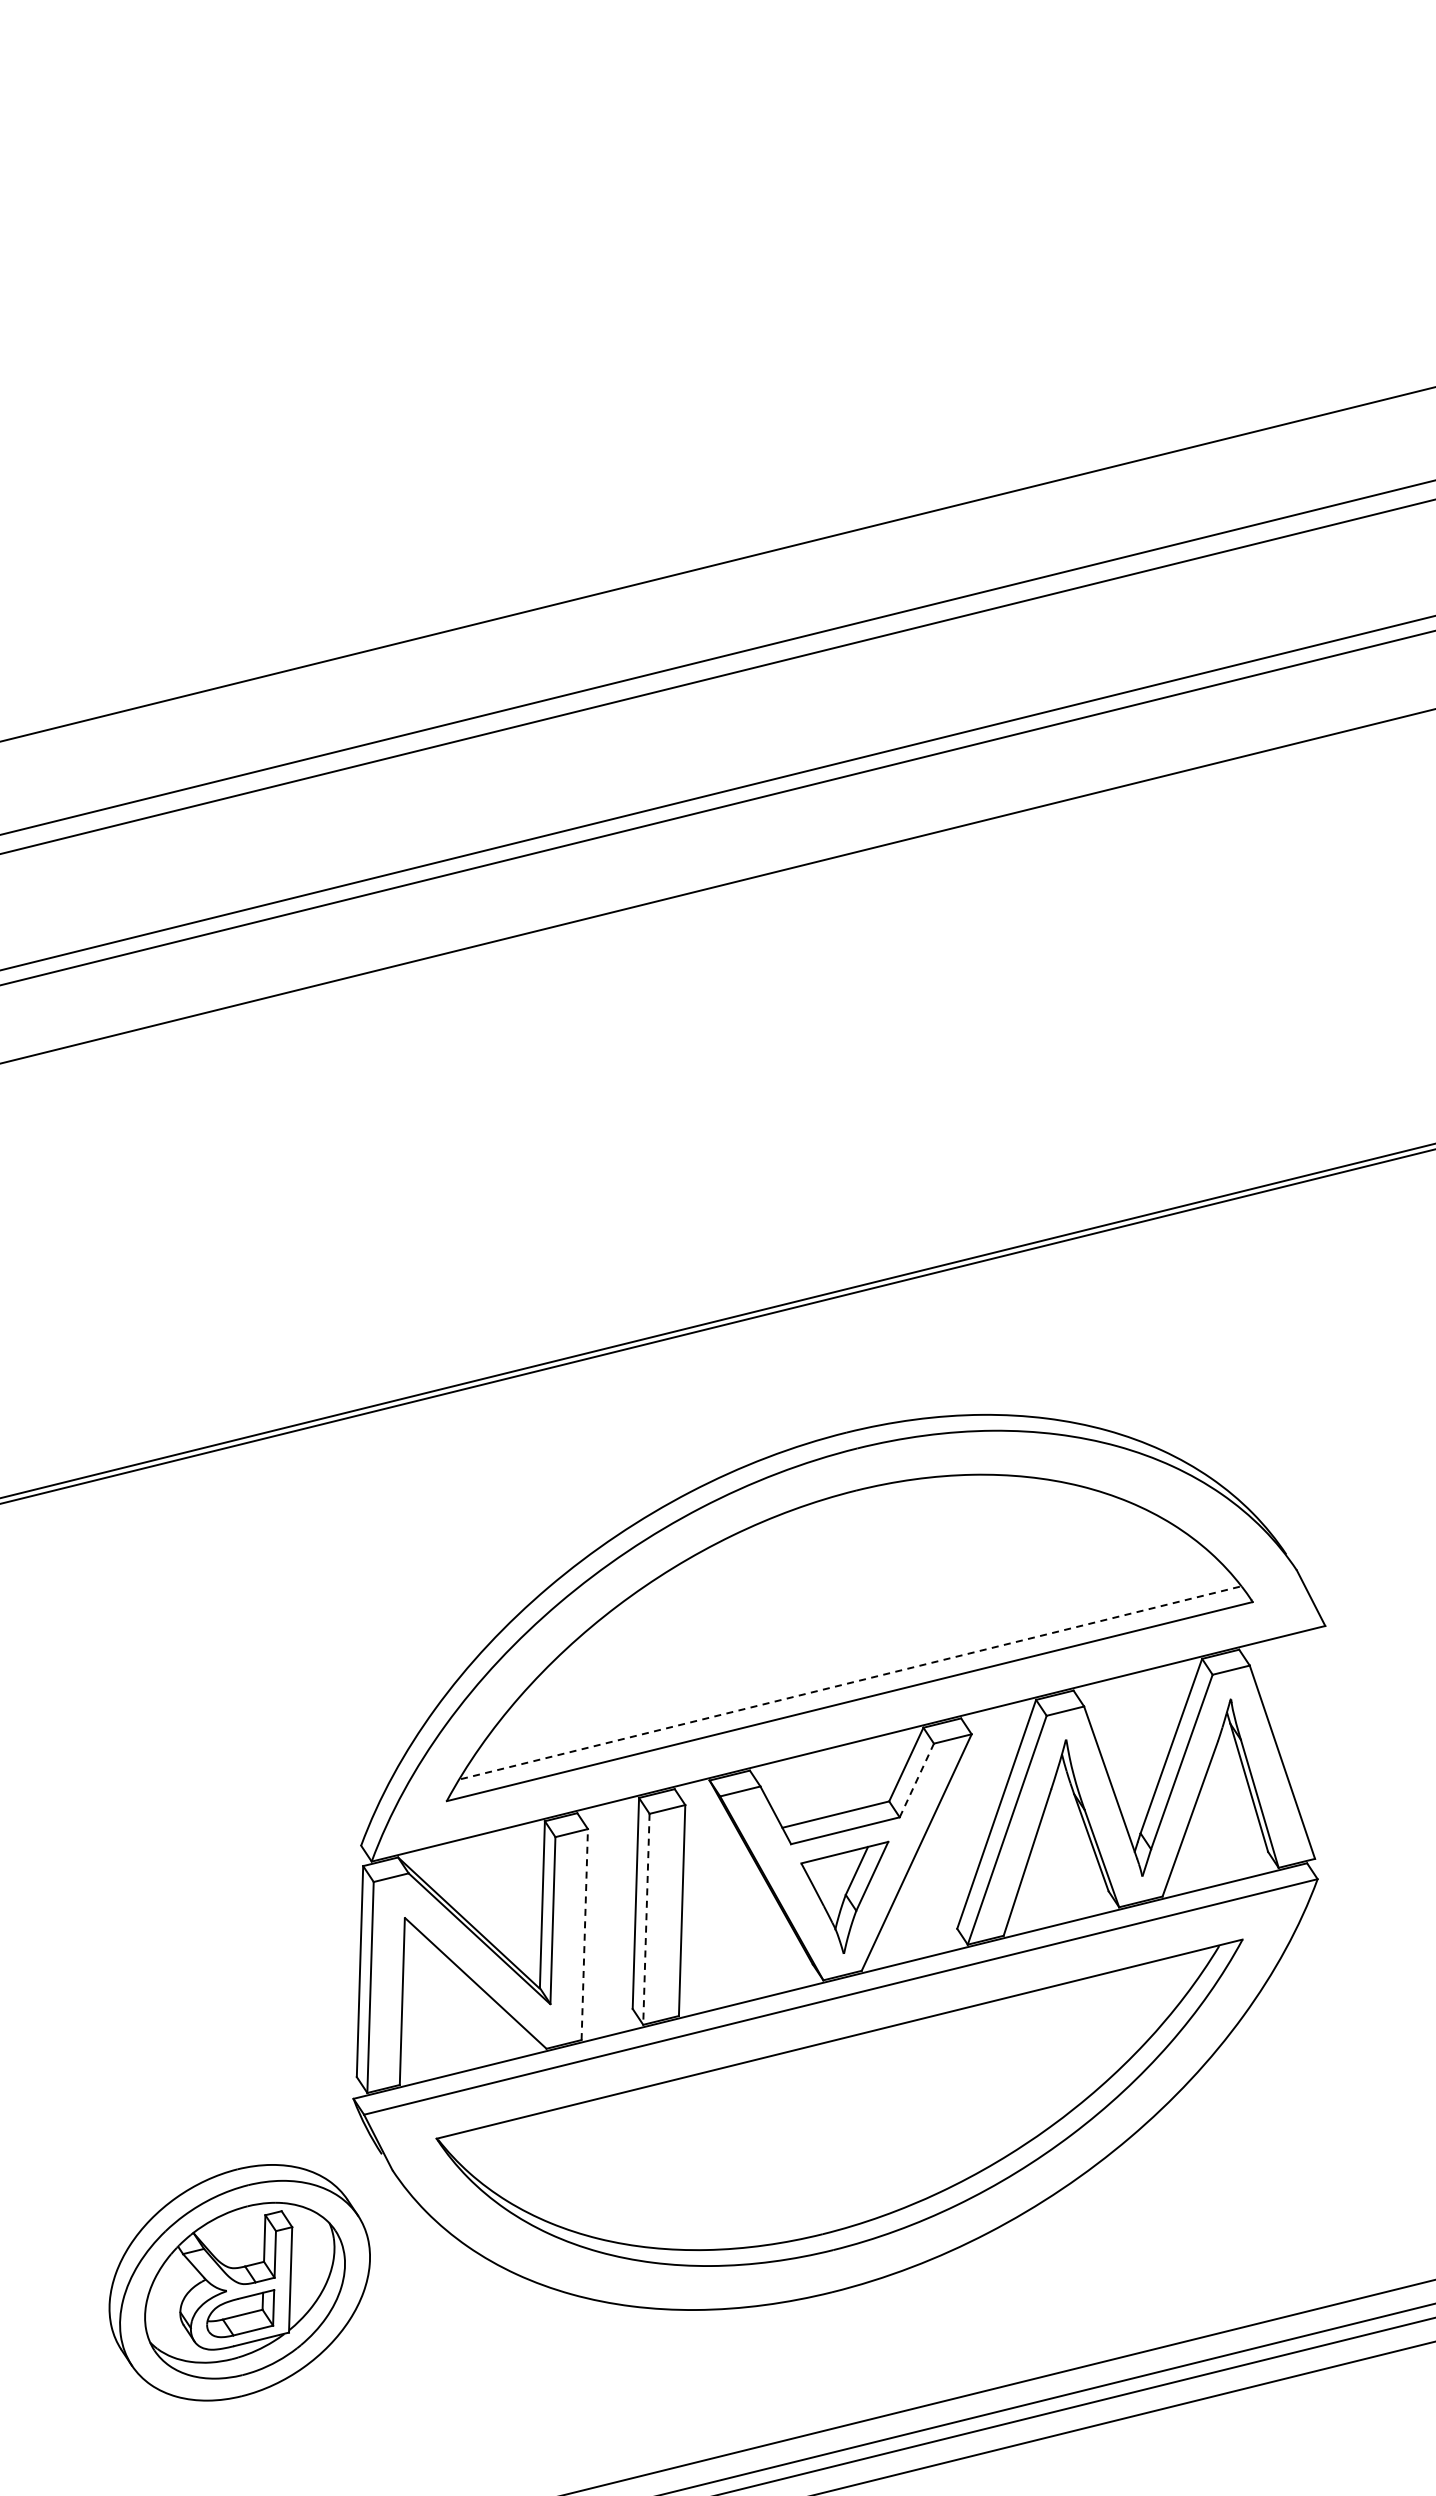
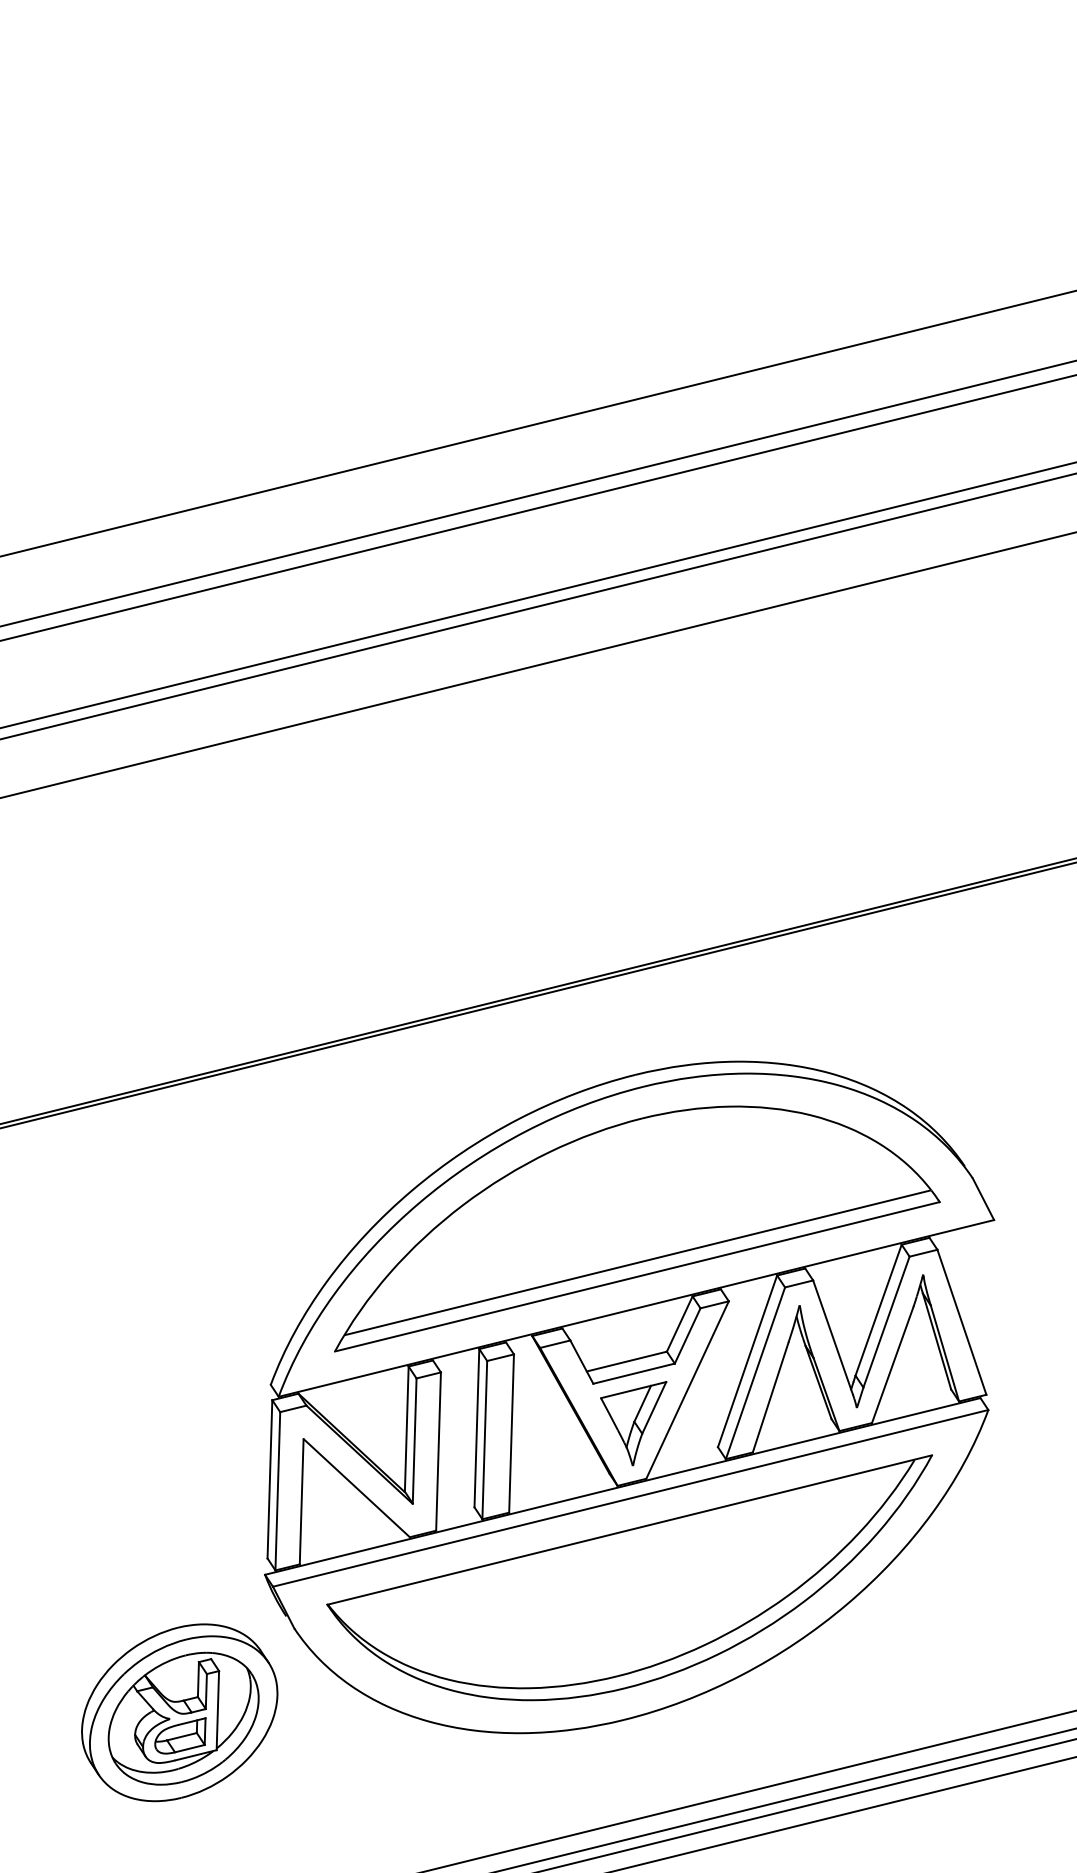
line: (850, 1682) -> (637, 1262), dashed -> solid
line: (916, 1780) -> (687, 1335), dashed -> solid
line: (646, 1919) -> (484, 1440), dashed -> solid
line: (584, 1934) -> (438, 1451), dashed -> solid

